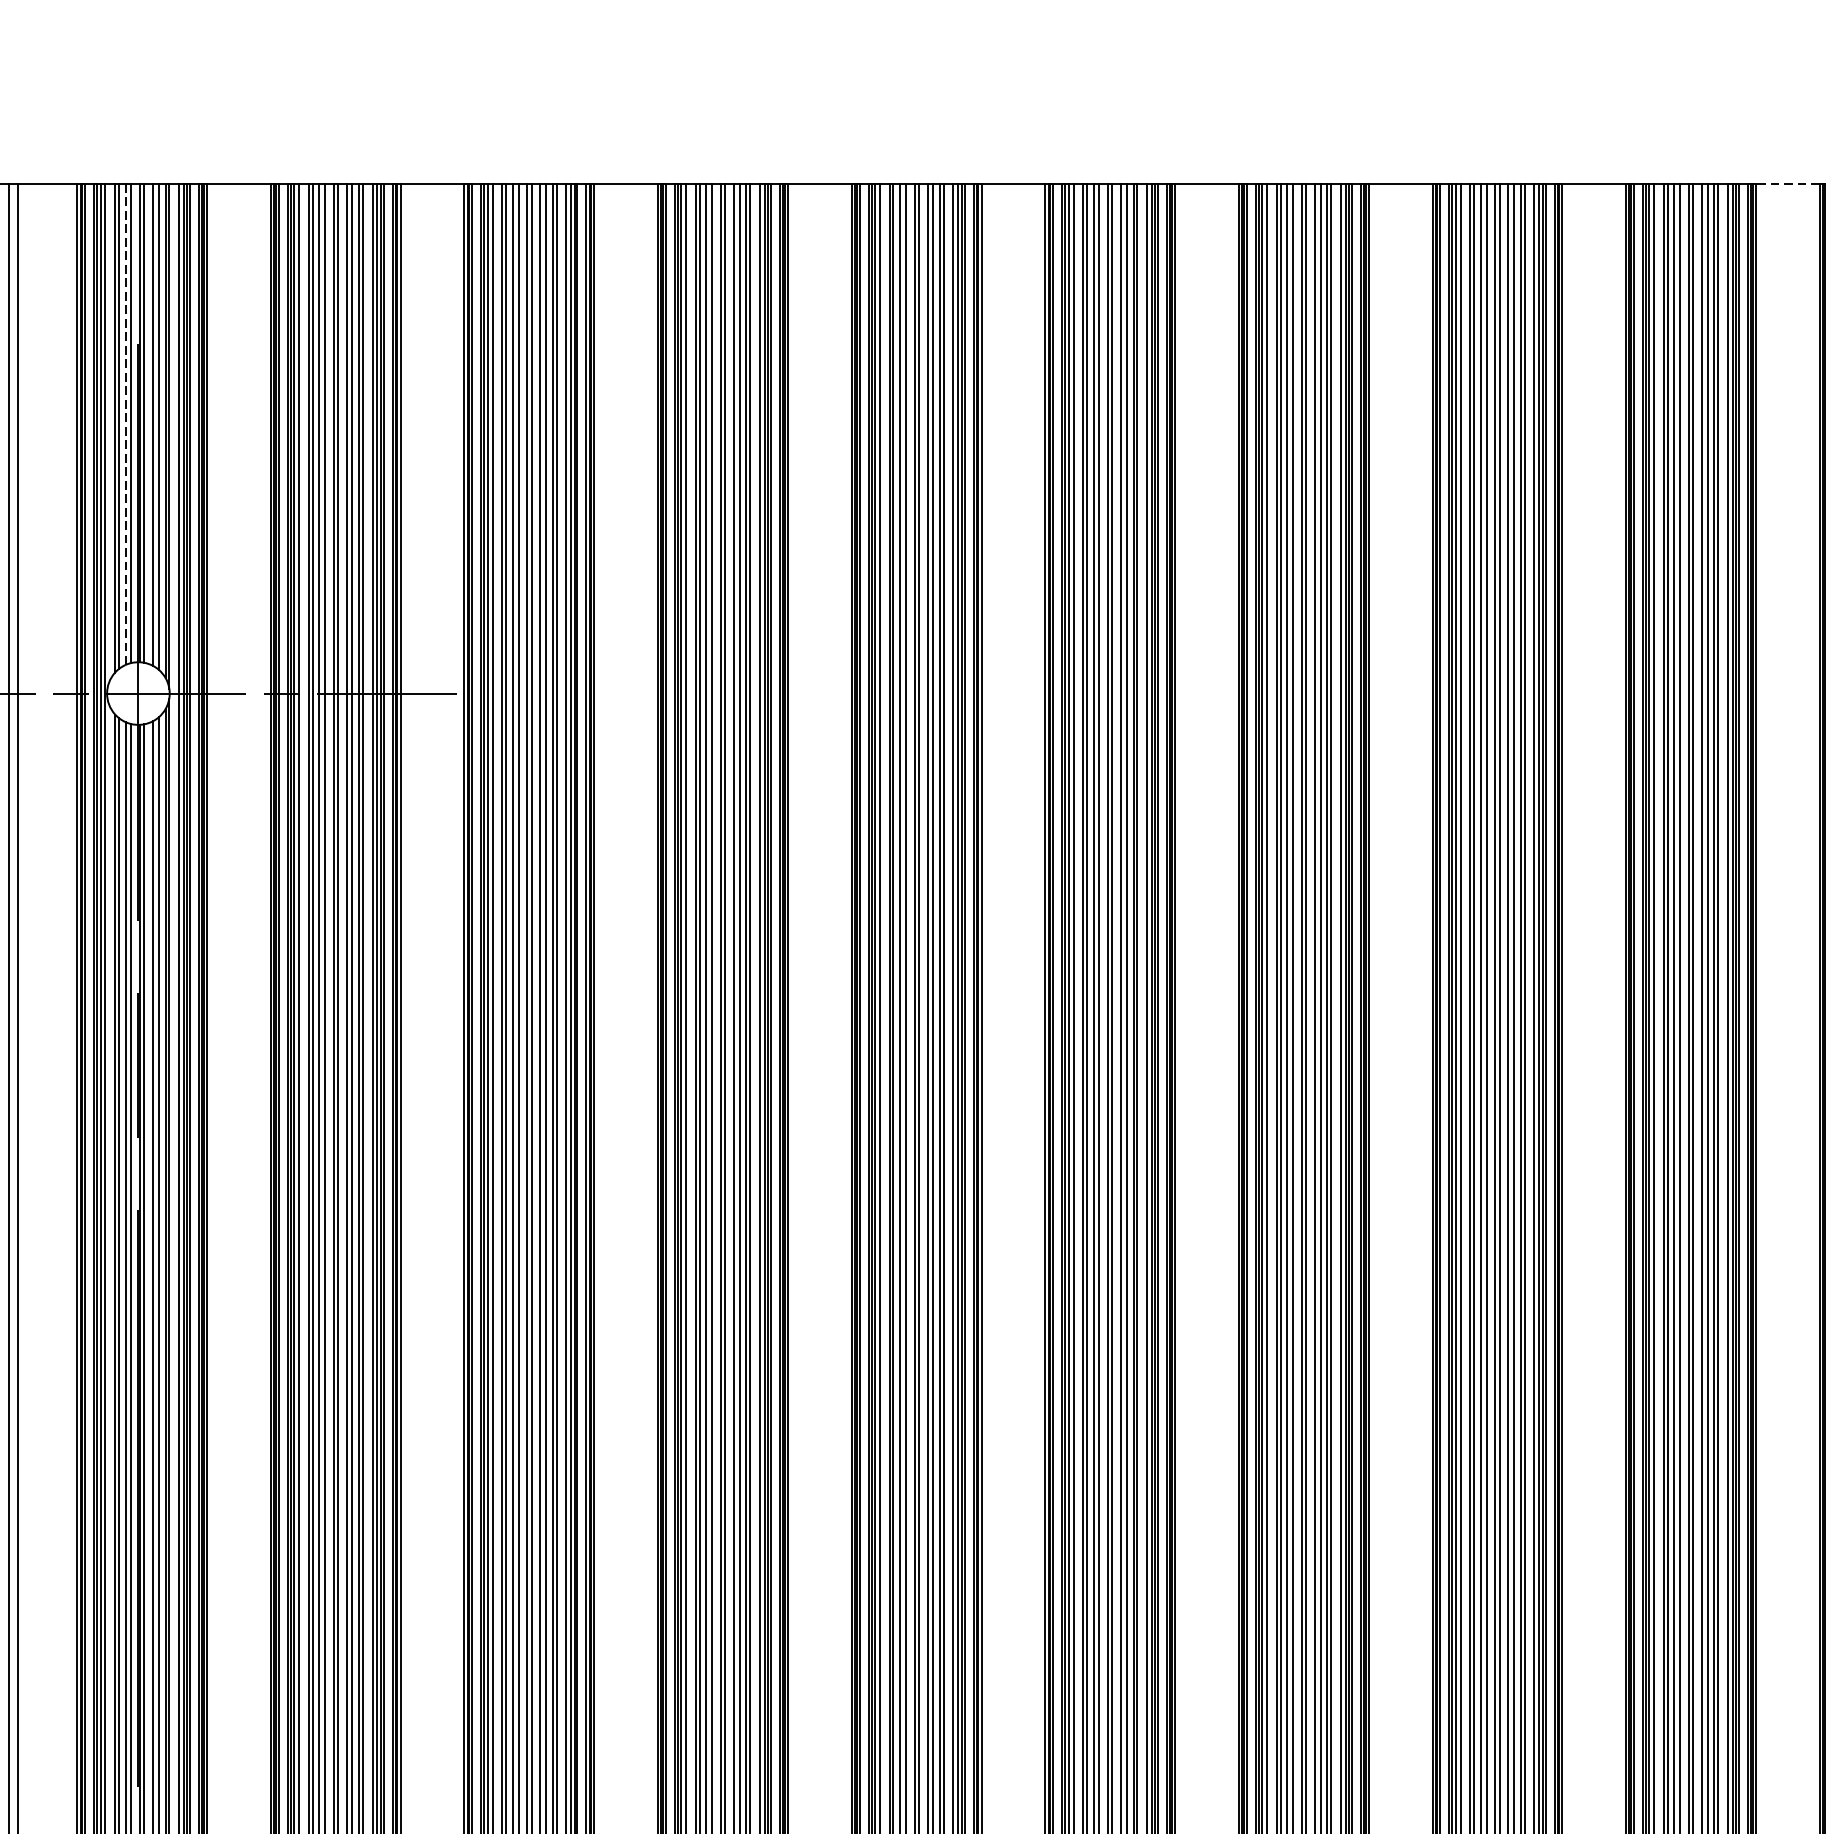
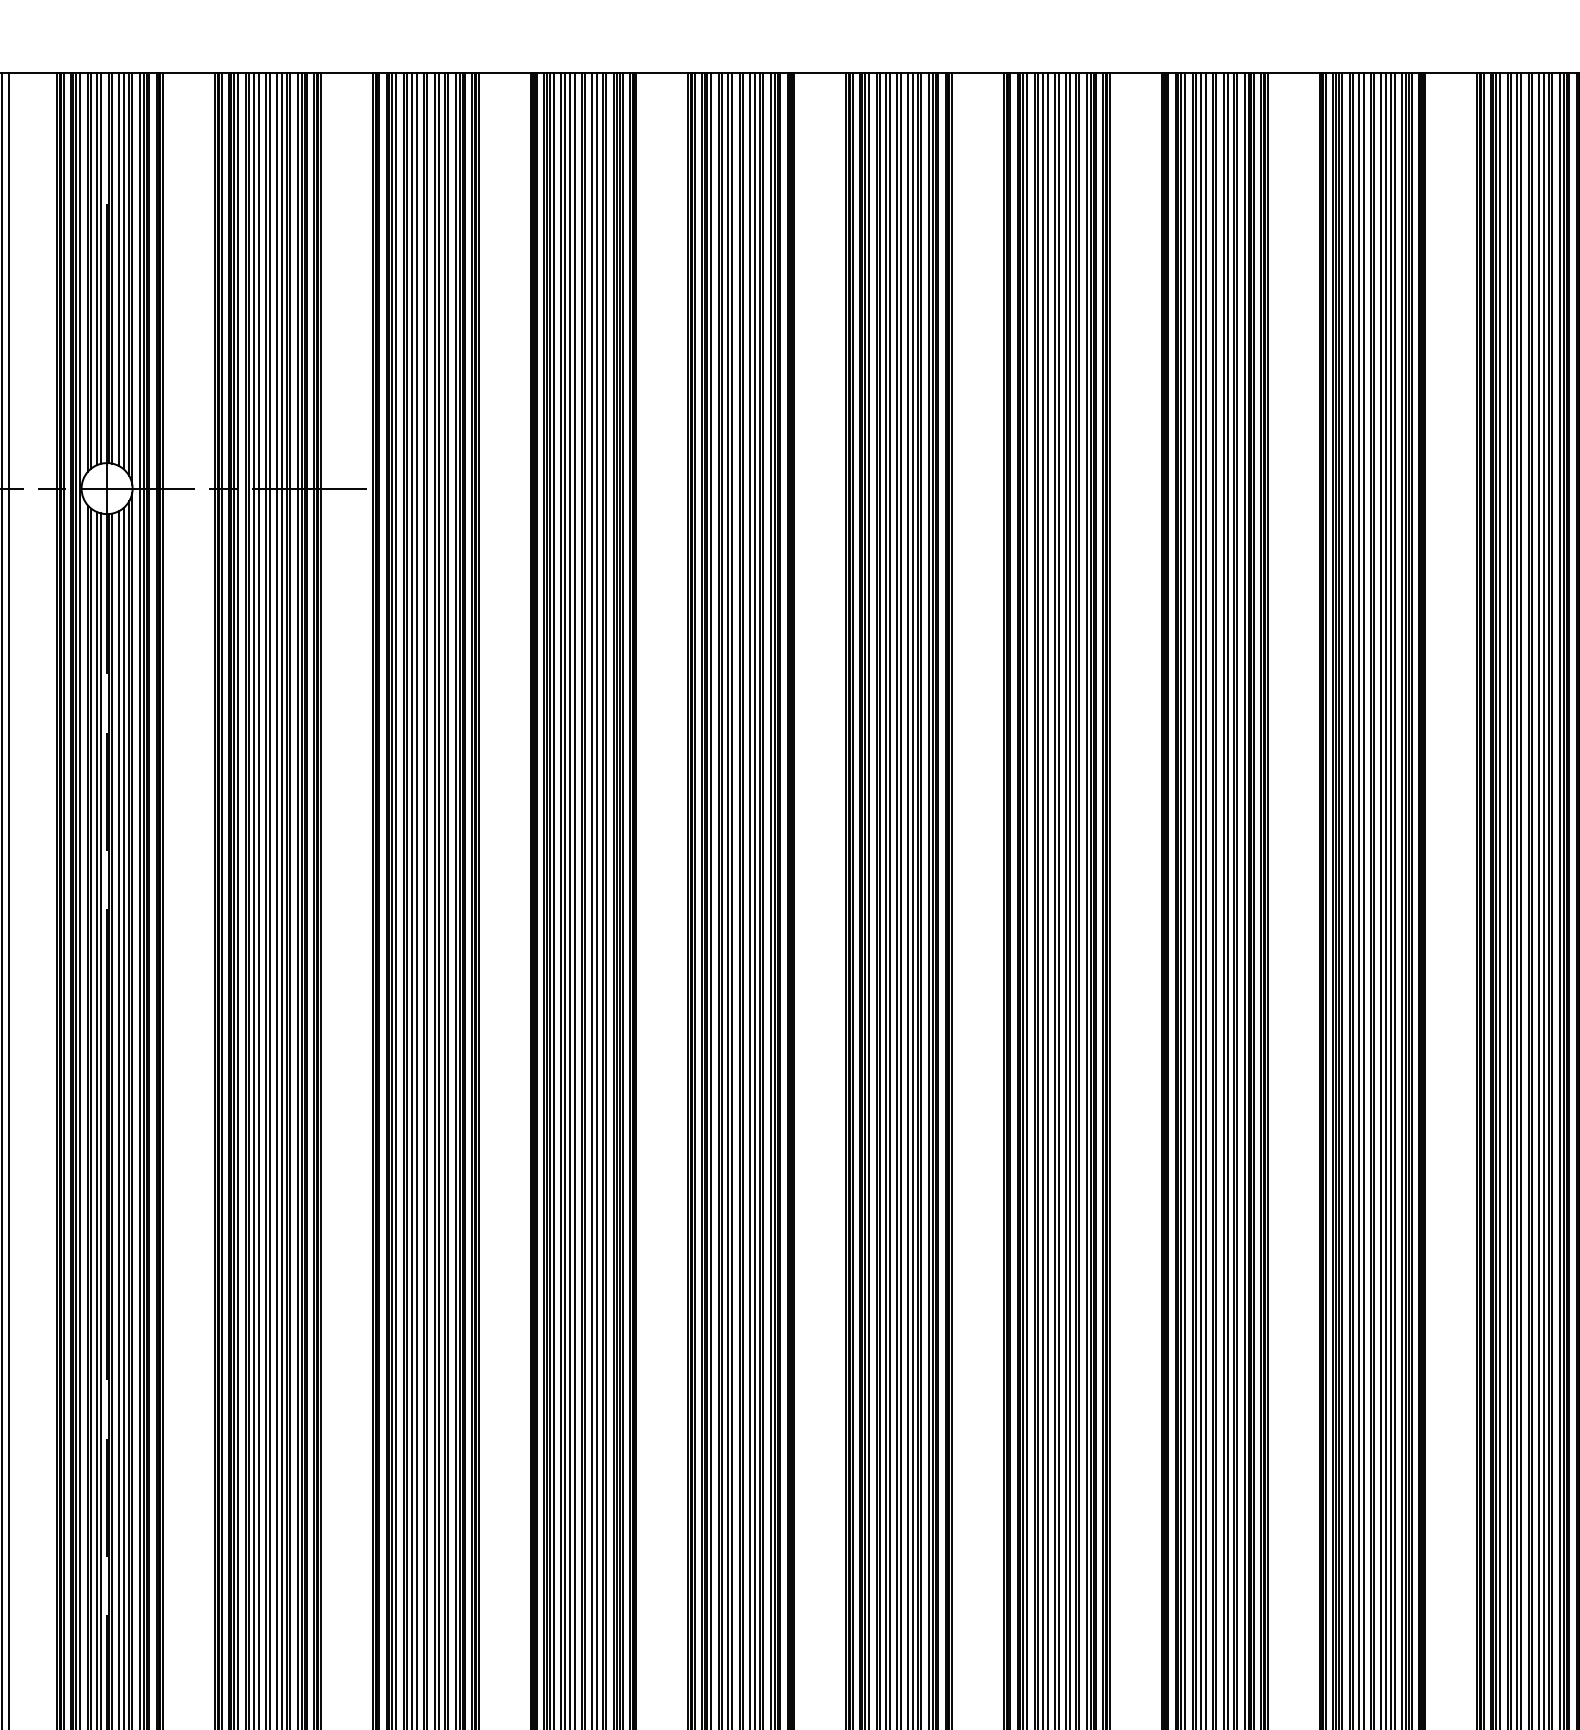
line: (1788, 184) -> (1451, 73), dashed -> solid
line: (125, 424) -> (96, 269), dashed -> solid

